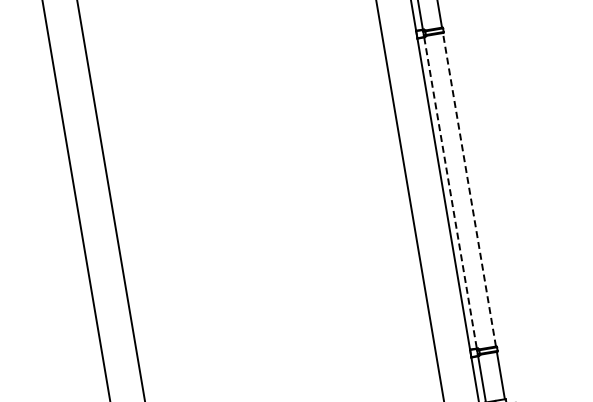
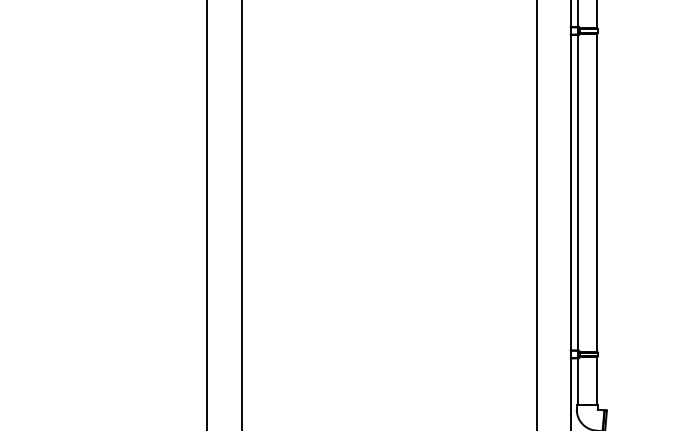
line: (469, 189) -> (596, 192), dashed -> solid
line: (450, 192) -> (577, 192), dashed -> solid

